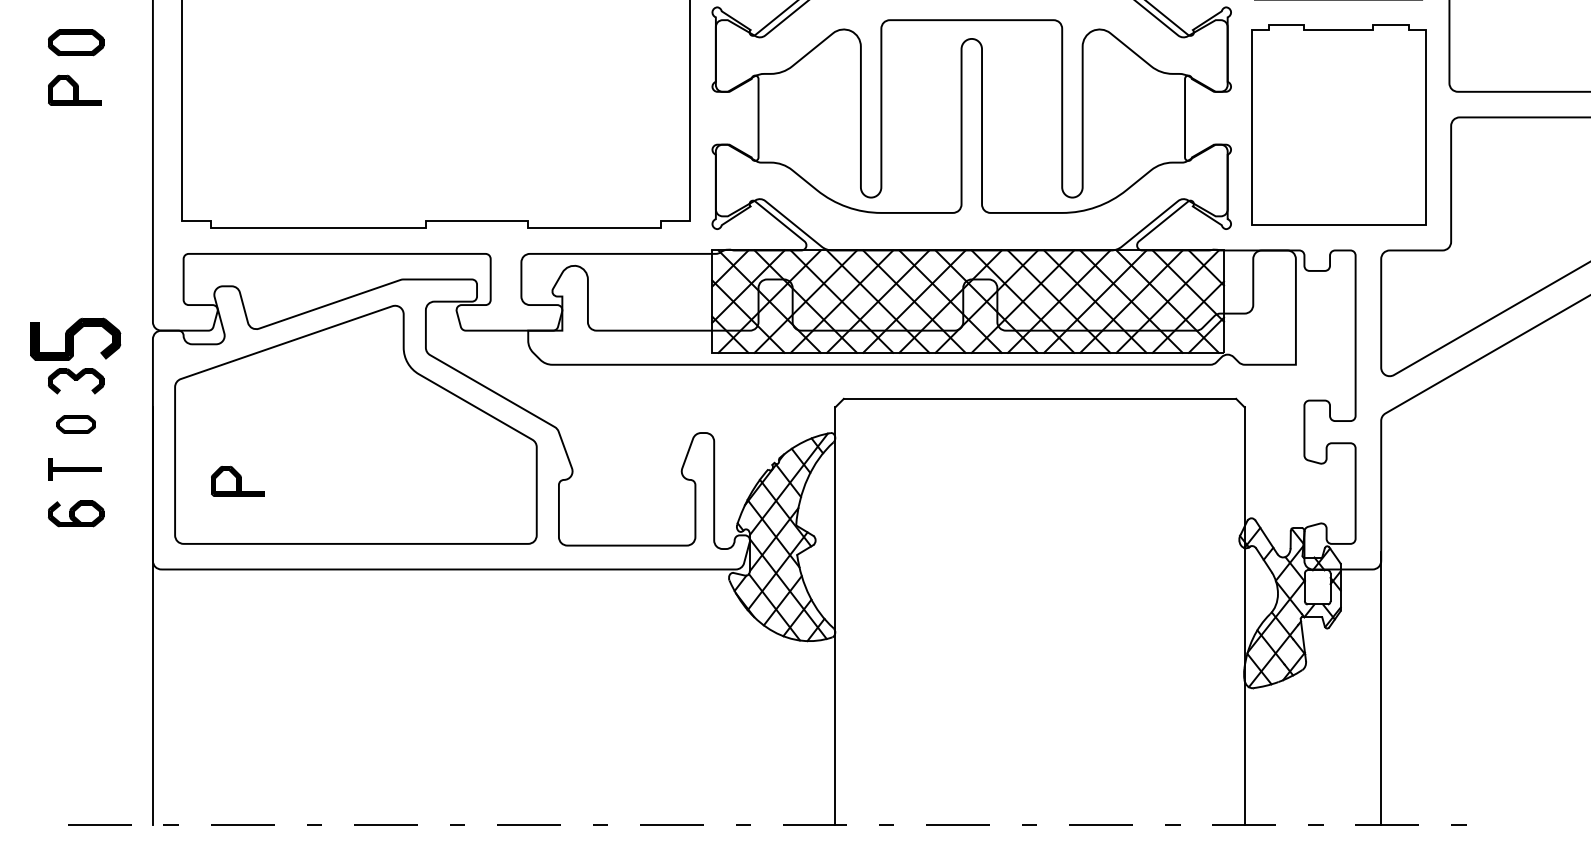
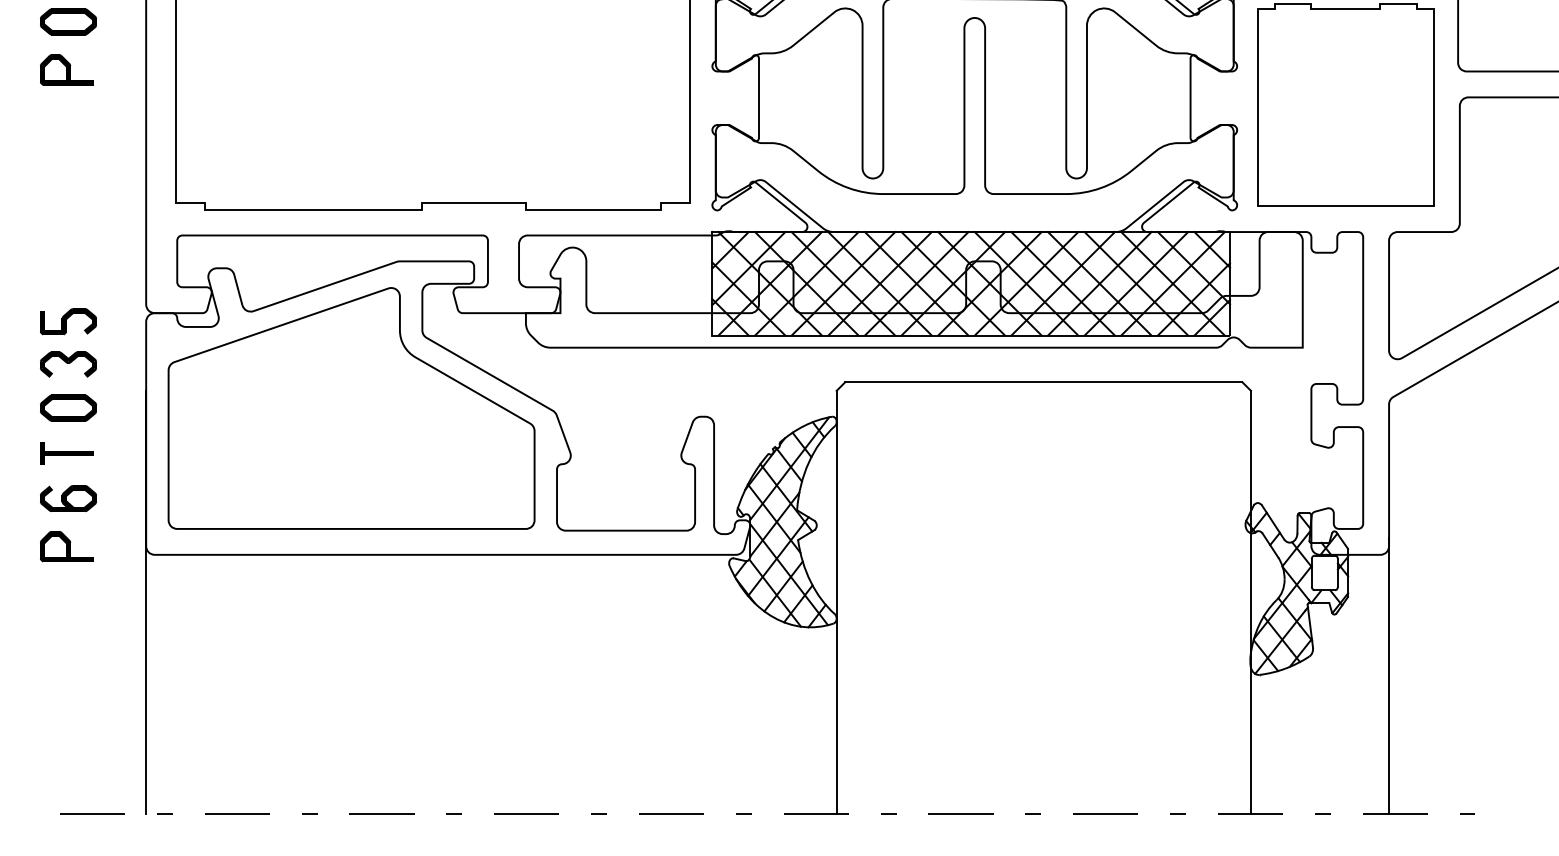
part: (76, 338) -> (68, 321), size x0.62
part: (76, 424) -> (68, 408), size x1.43
part: (237, 480) -> (66, 545), moved

